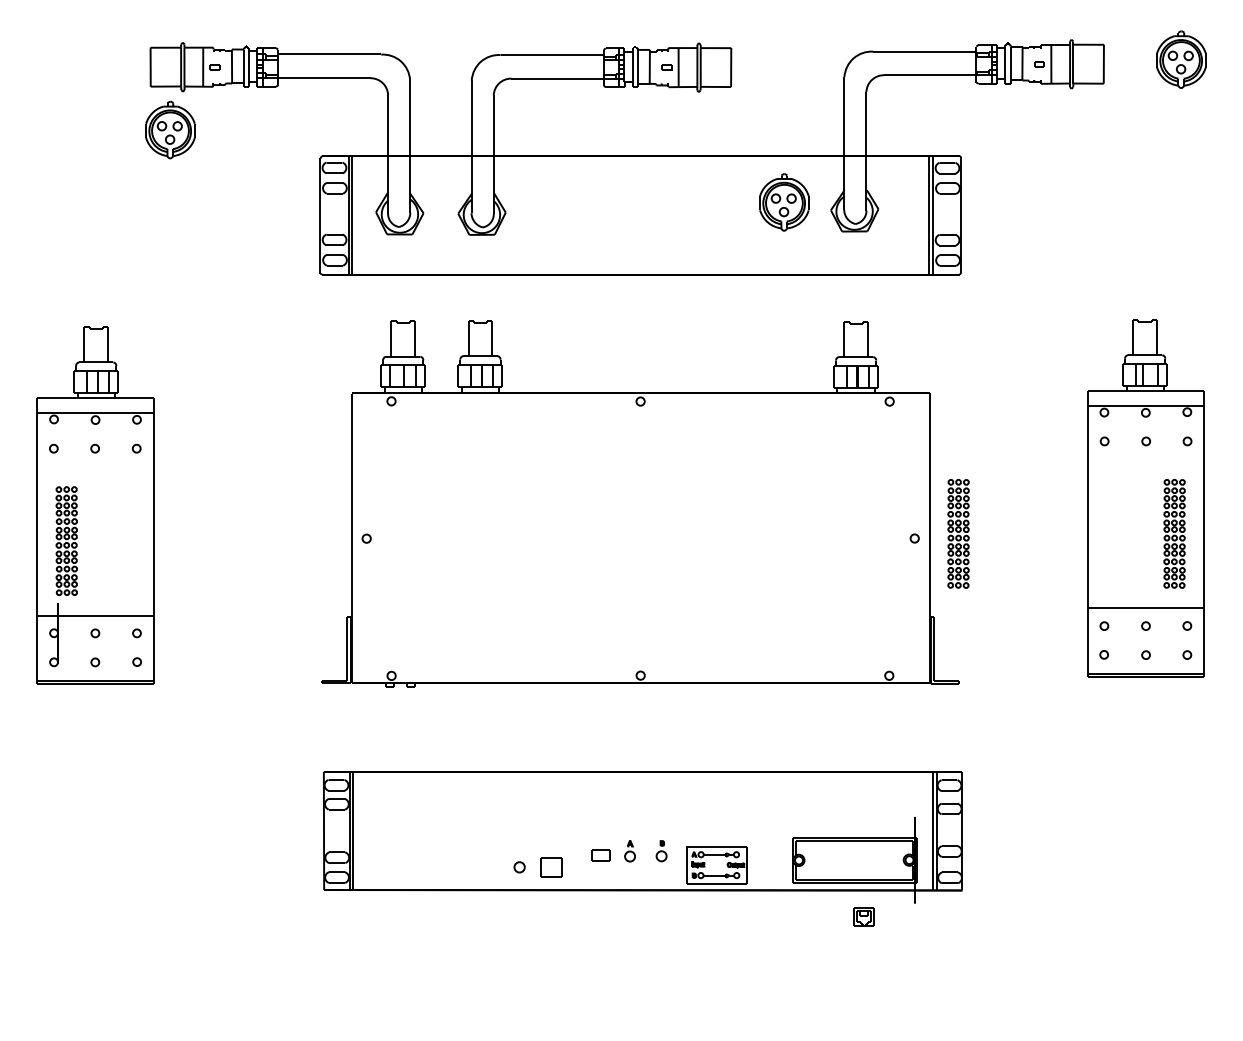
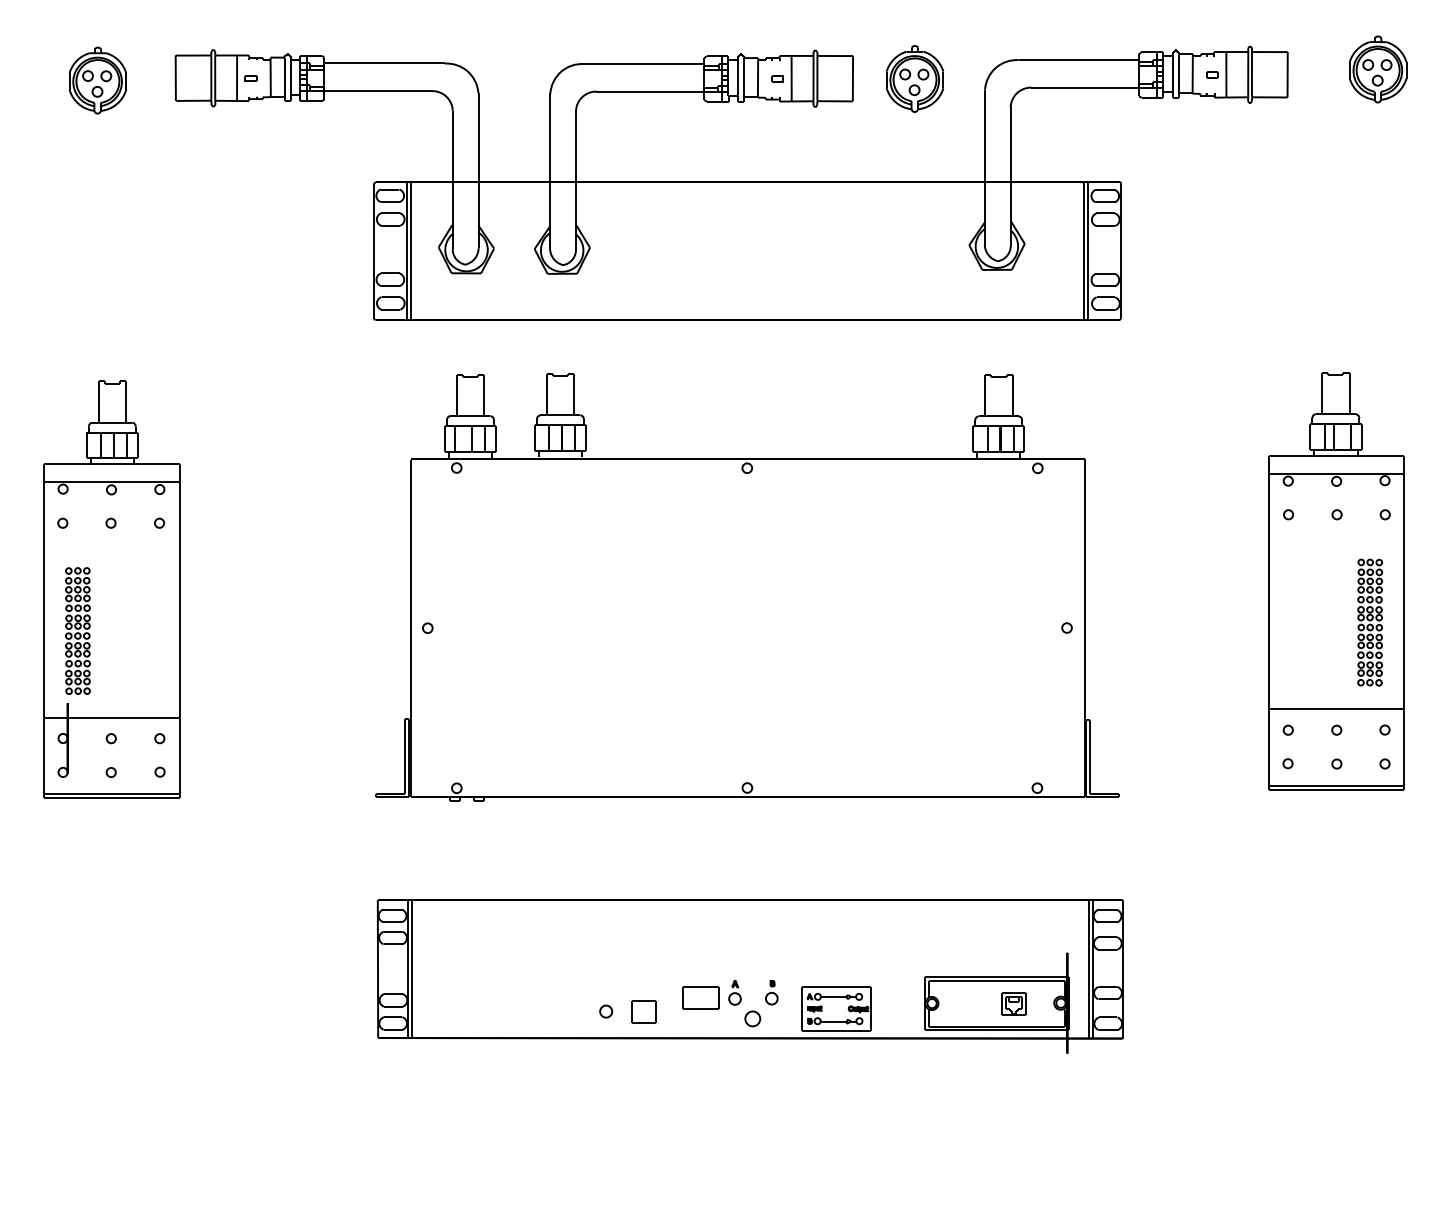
part: (170, 129) -> (97, 80), moved
part: (784, 202) -> (915, 78), moved
part: (958, 533) -> (1118, 622), removed
part: (600, 855) -> (700, 997), size x1.67
part: (645, 873) -> (752, 1018), added
part: (863, 917) -> (1013, 1003), moved

